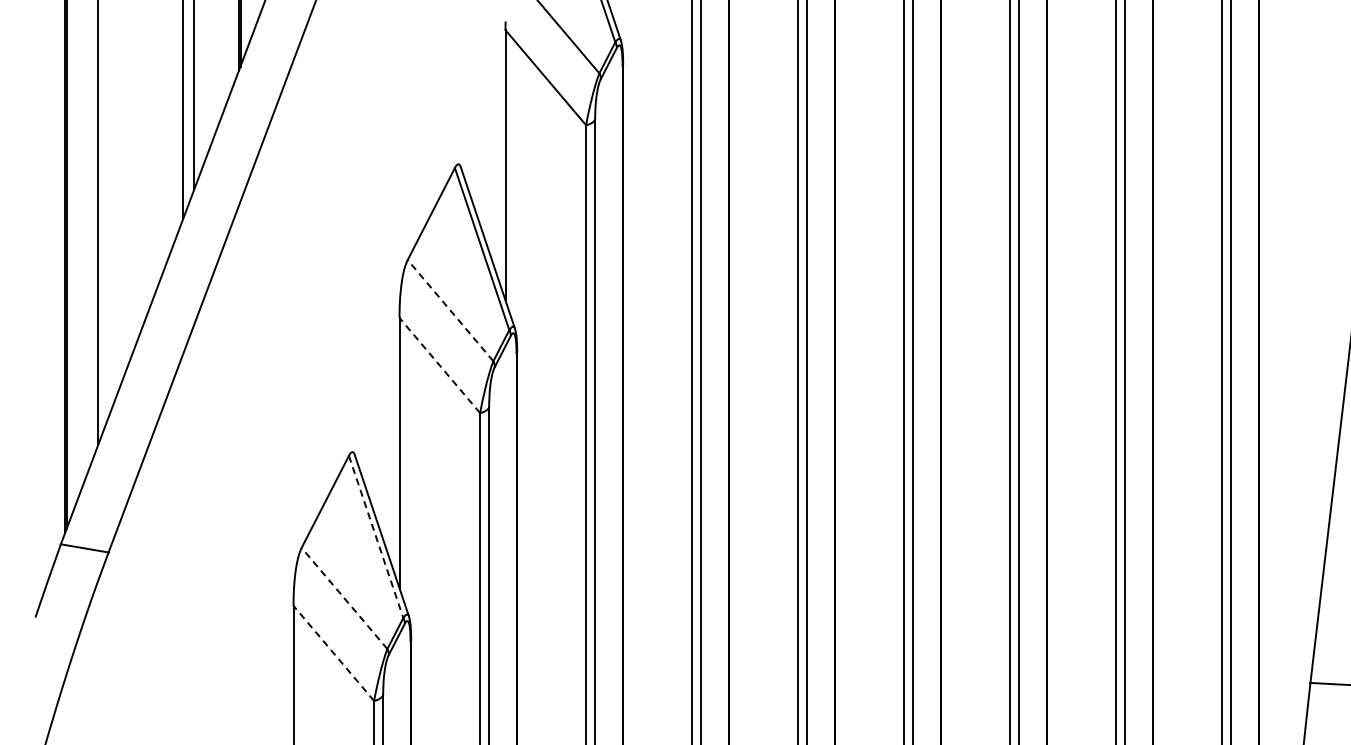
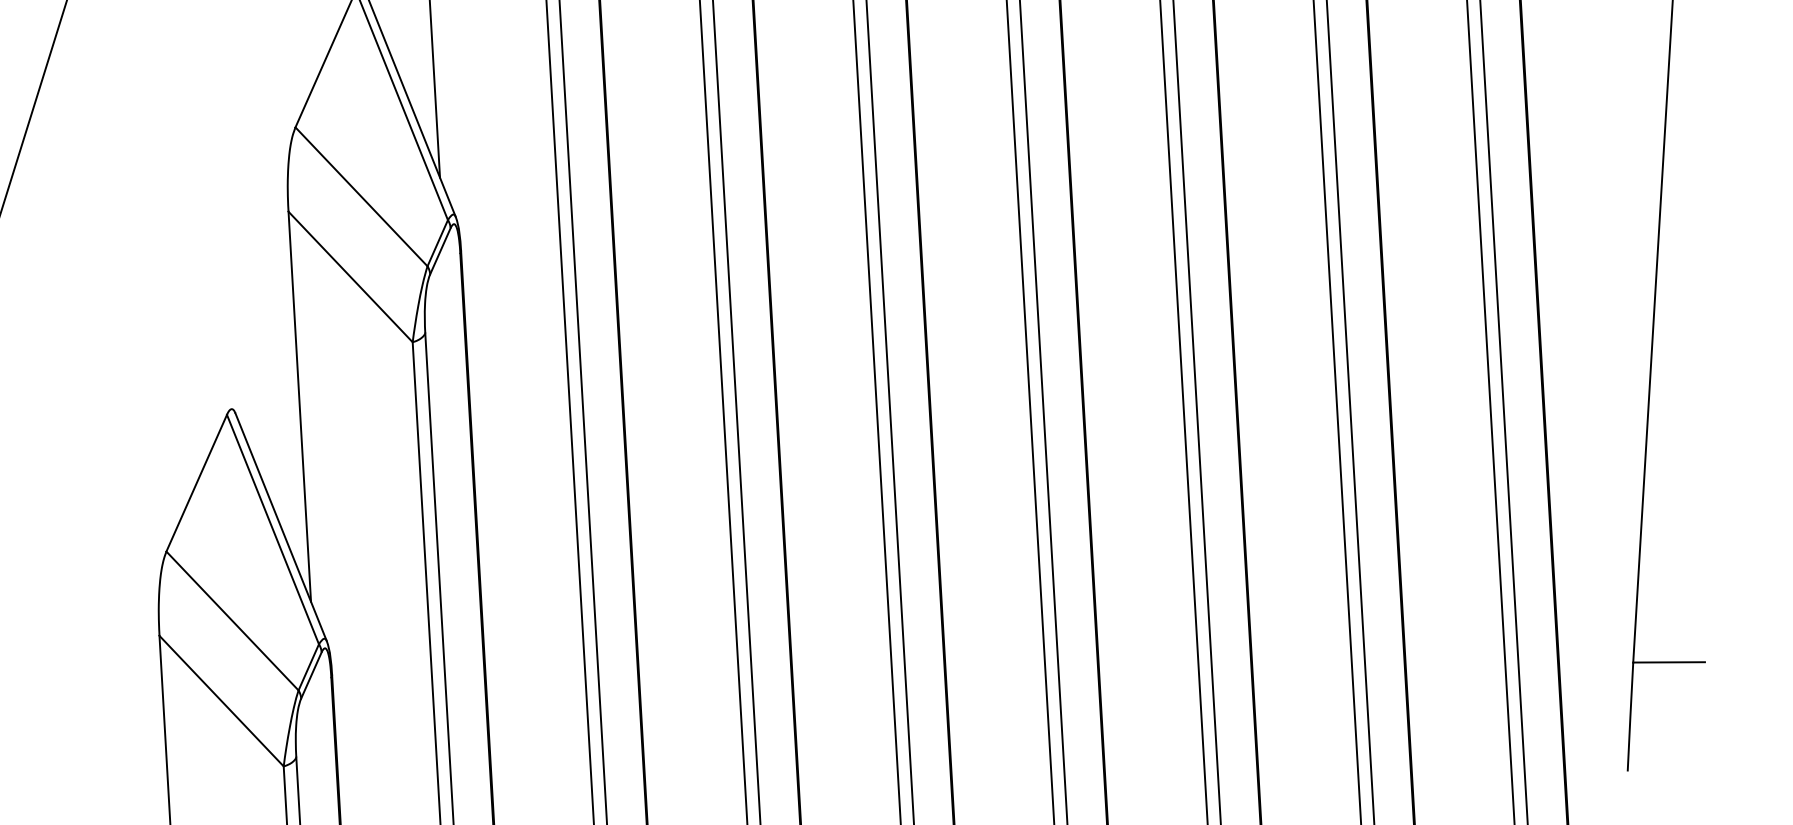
line: (450, 310) -> (361, 196), dashed -> solid
line: (439, 365) -> (350, 276), dashed -> solid
line: (376, 536) -> (273, 528), dashed -> solid
line: (344, 598) -> (232, 621), dashed -> solid
line: (333, 653) -> (221, 701), dashed -> solid

